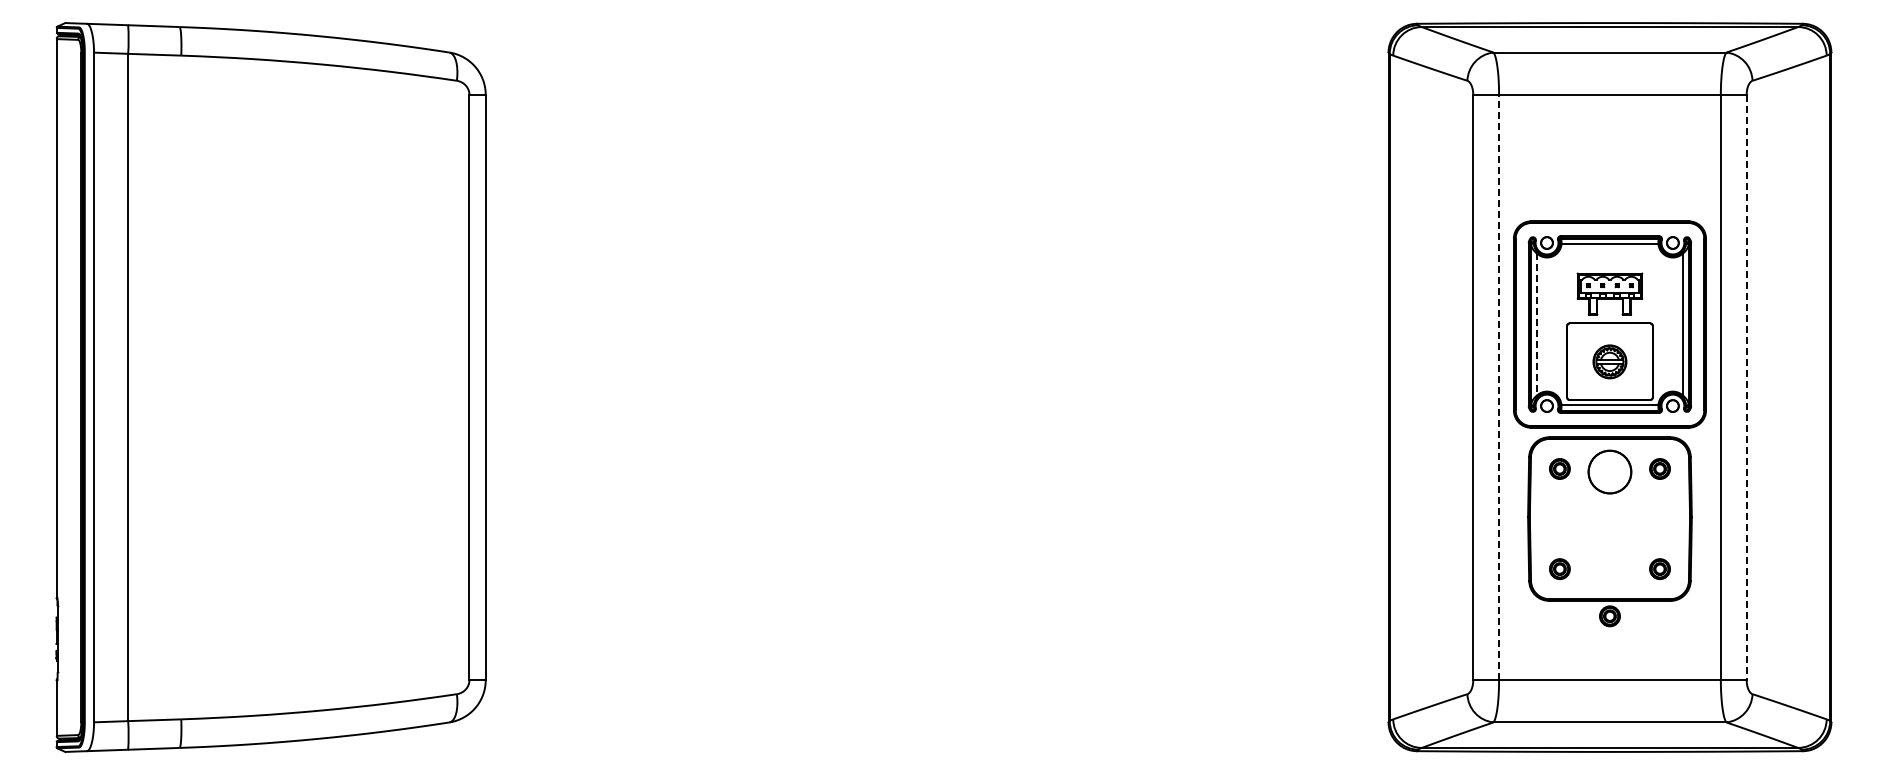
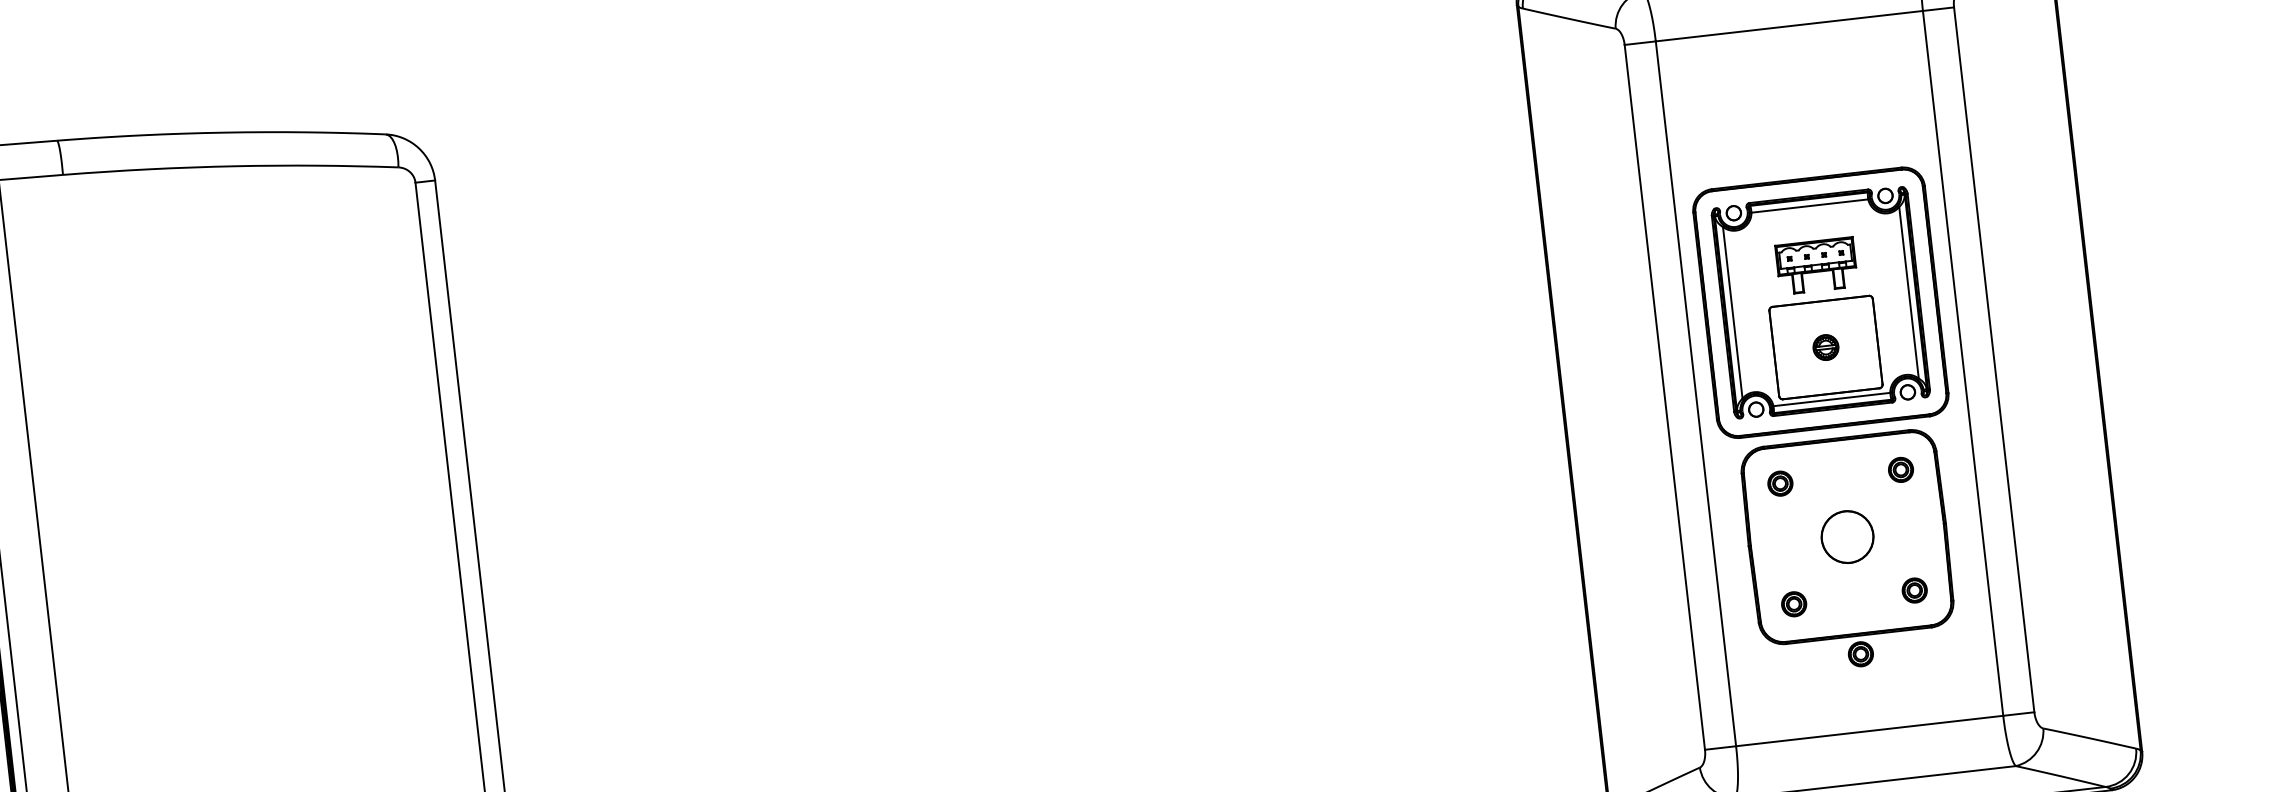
line: (1536, 325) -> (1732, 314), dashed -> solid
part: (1609, 361) -> (1825, 347), size x0.62
line: (1499, 387) -> (1696, 393), dashed -> solid
line: (1746, 387) -> (1993, 359), dashed -> solid
part: (1609, 471) -> (1846, 536), moved

